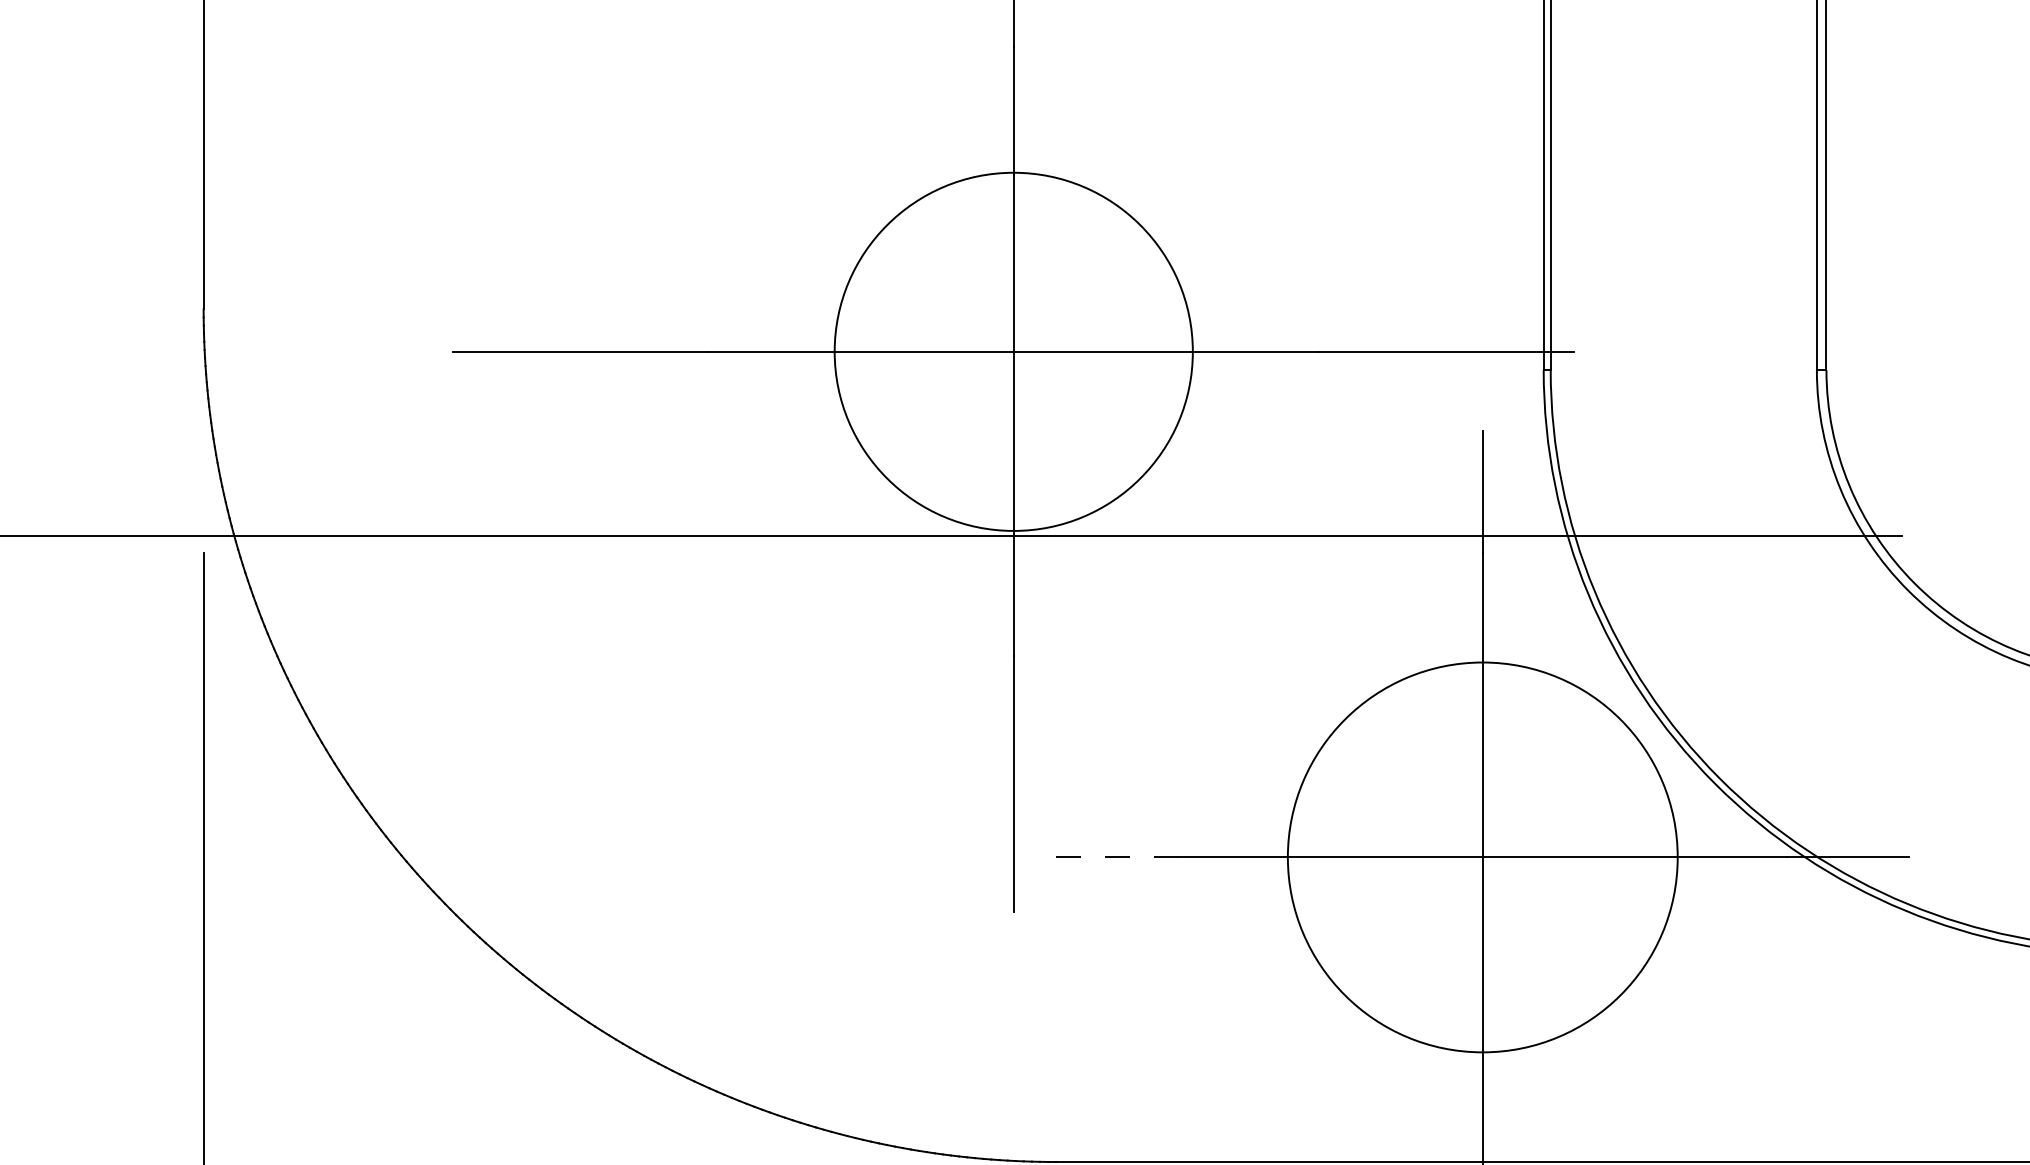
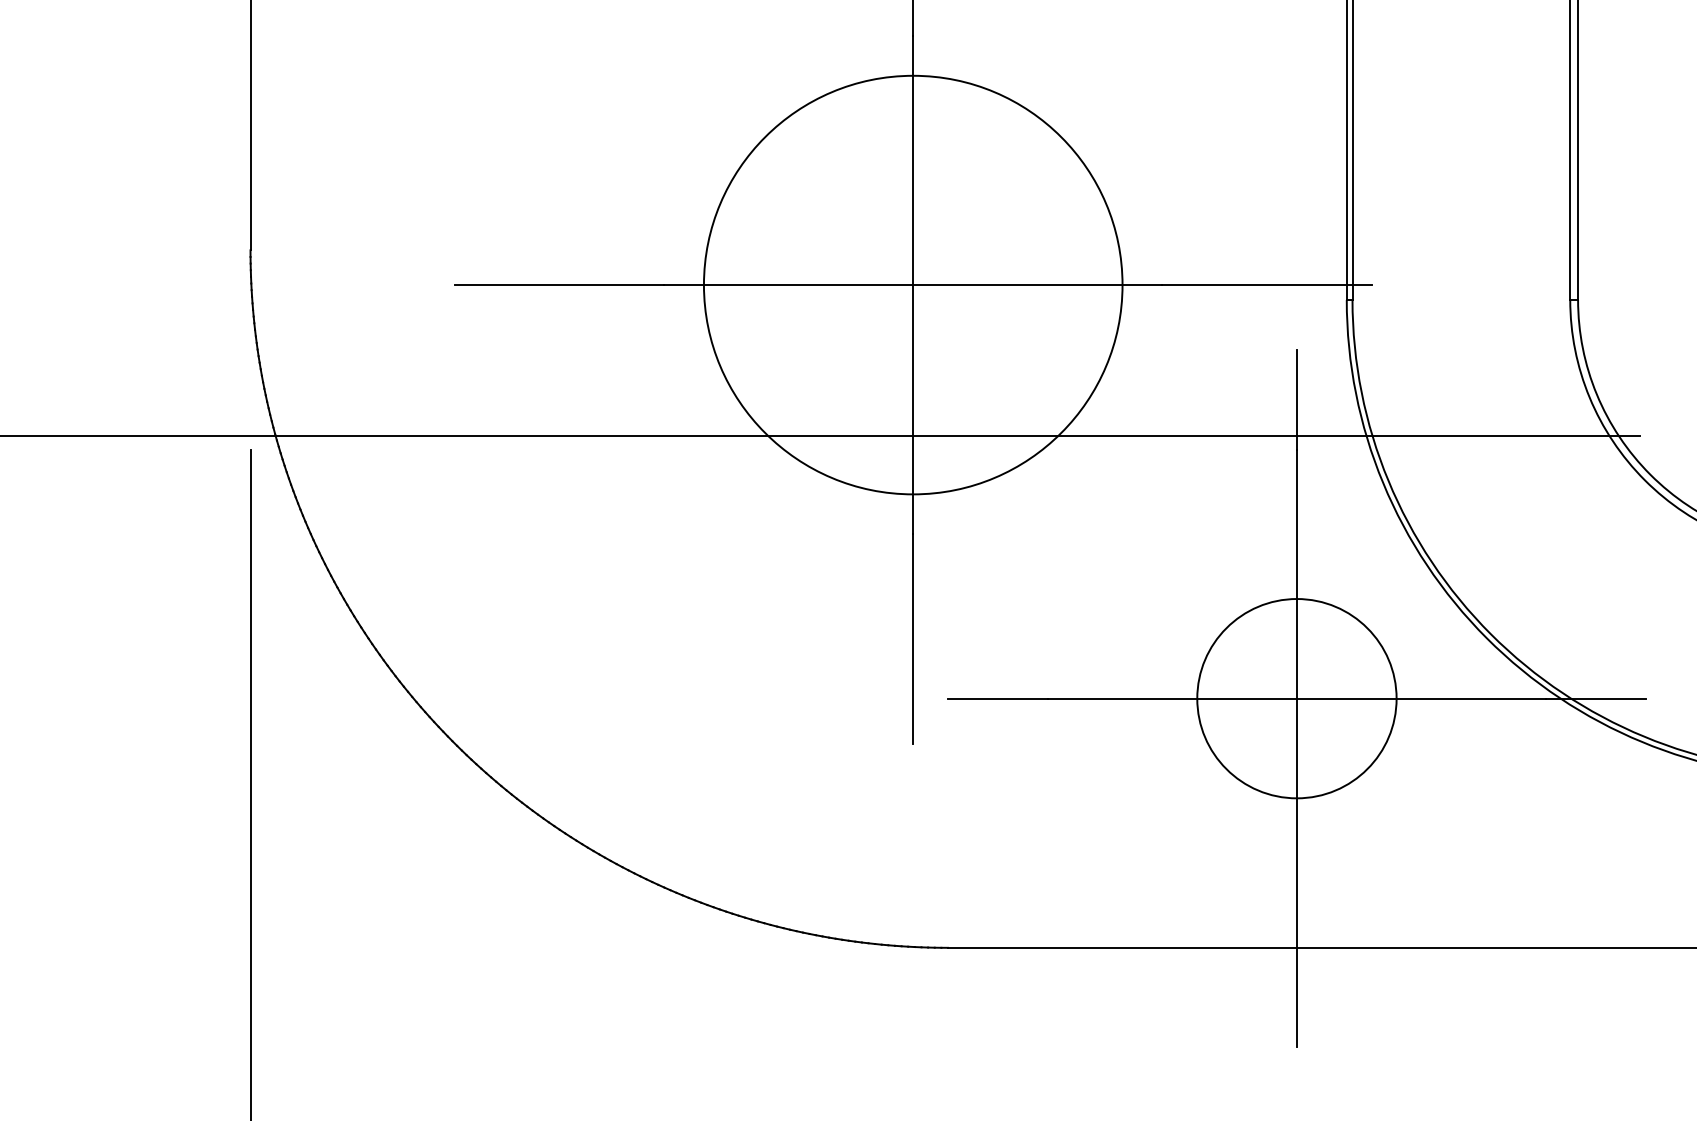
circle: (1012, 351) -> (912, 284), size x1.43
line: (1116, 857) -> (997, 698), dashed -> solid
circle: (1482, 857) -> (1296, 698), size x0.62

